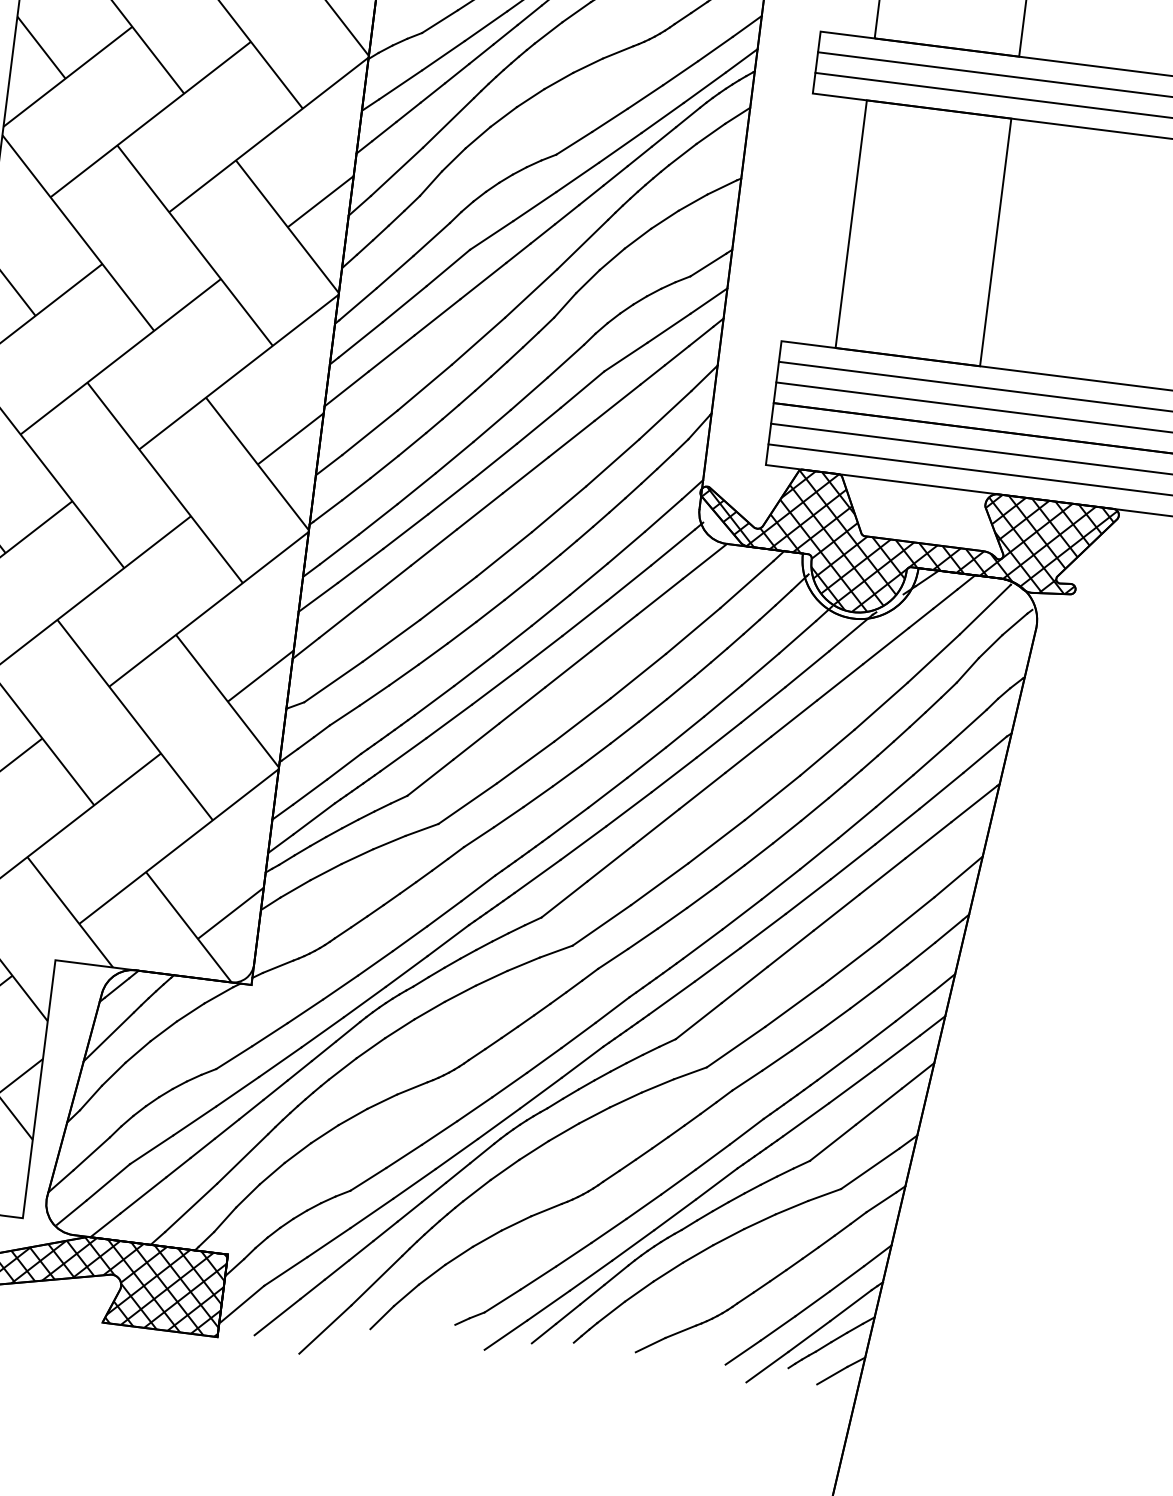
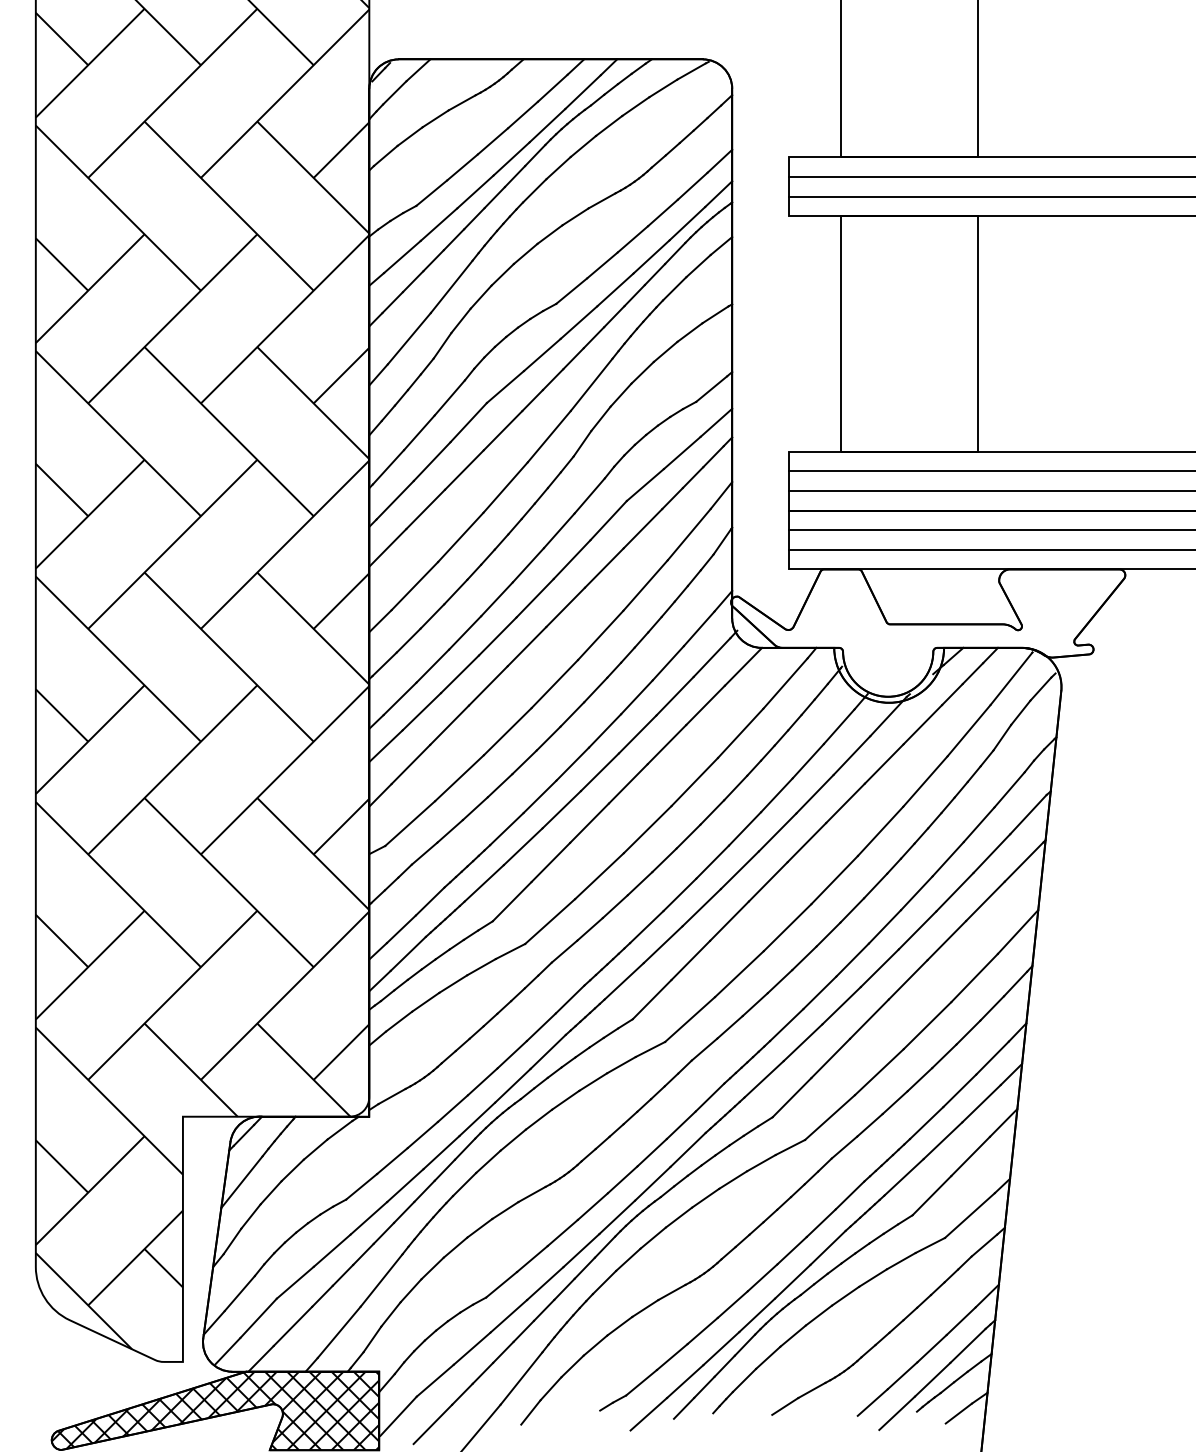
hatch: (903, 549) -> (927, 632), removed

